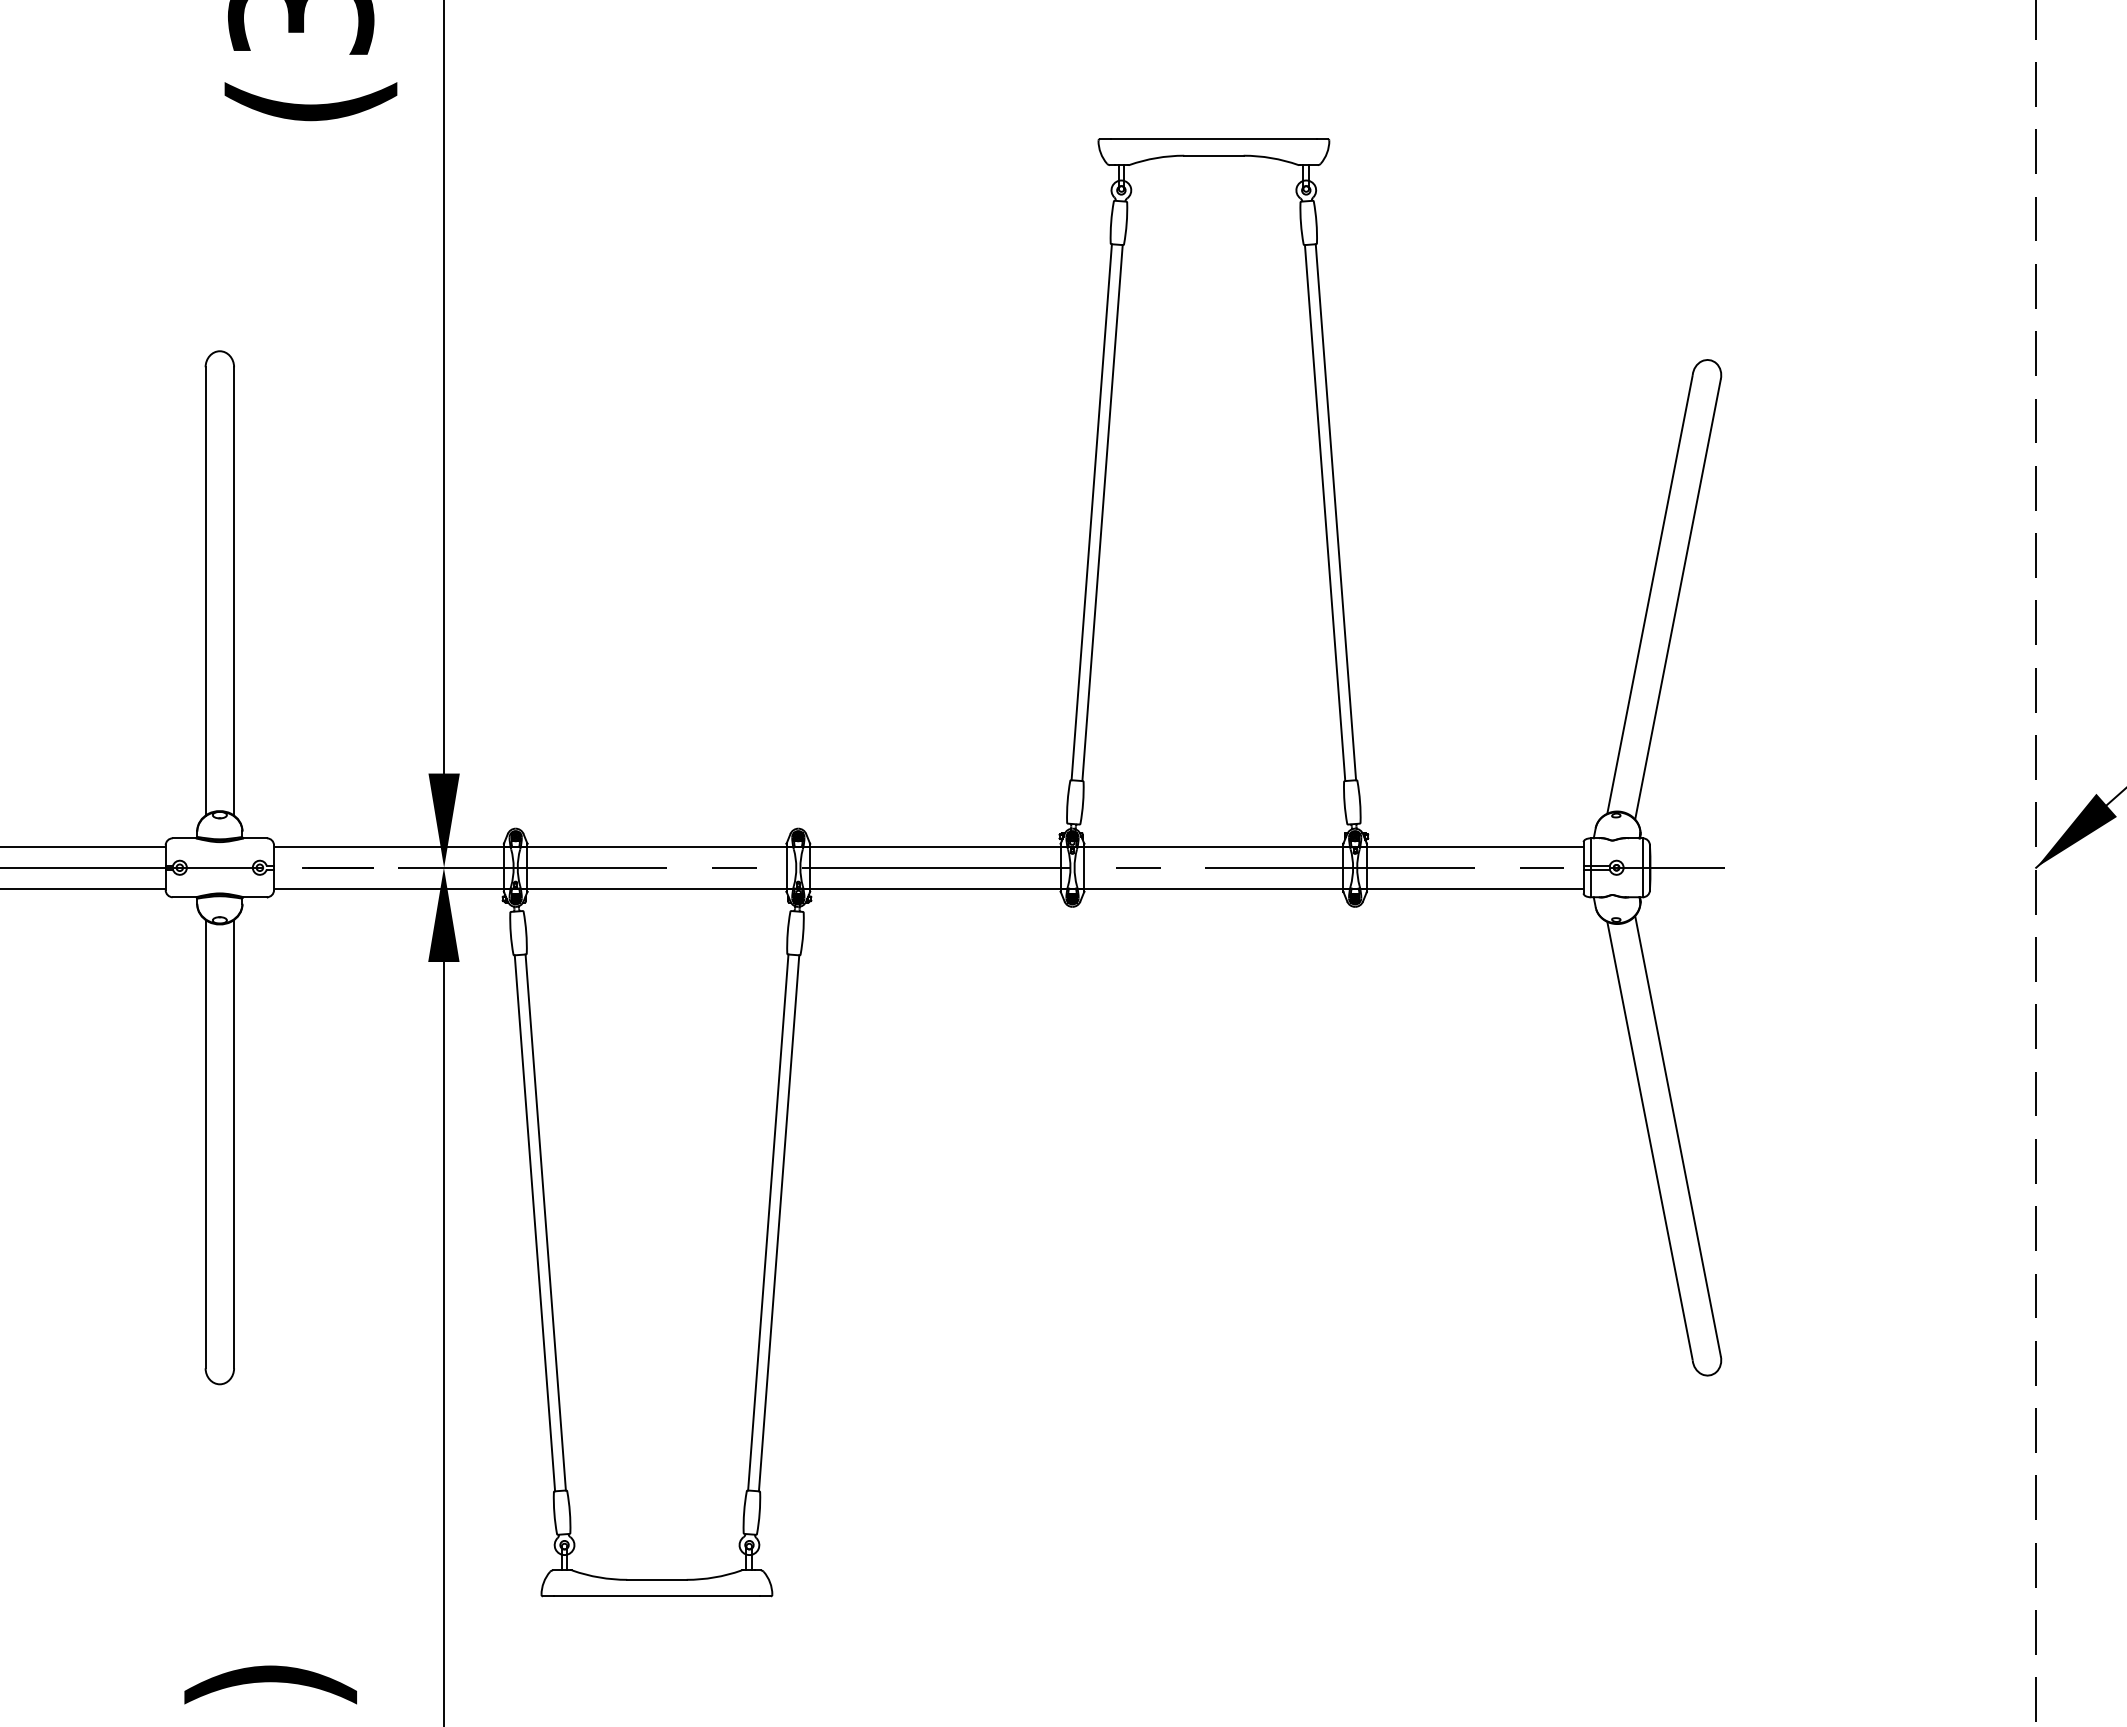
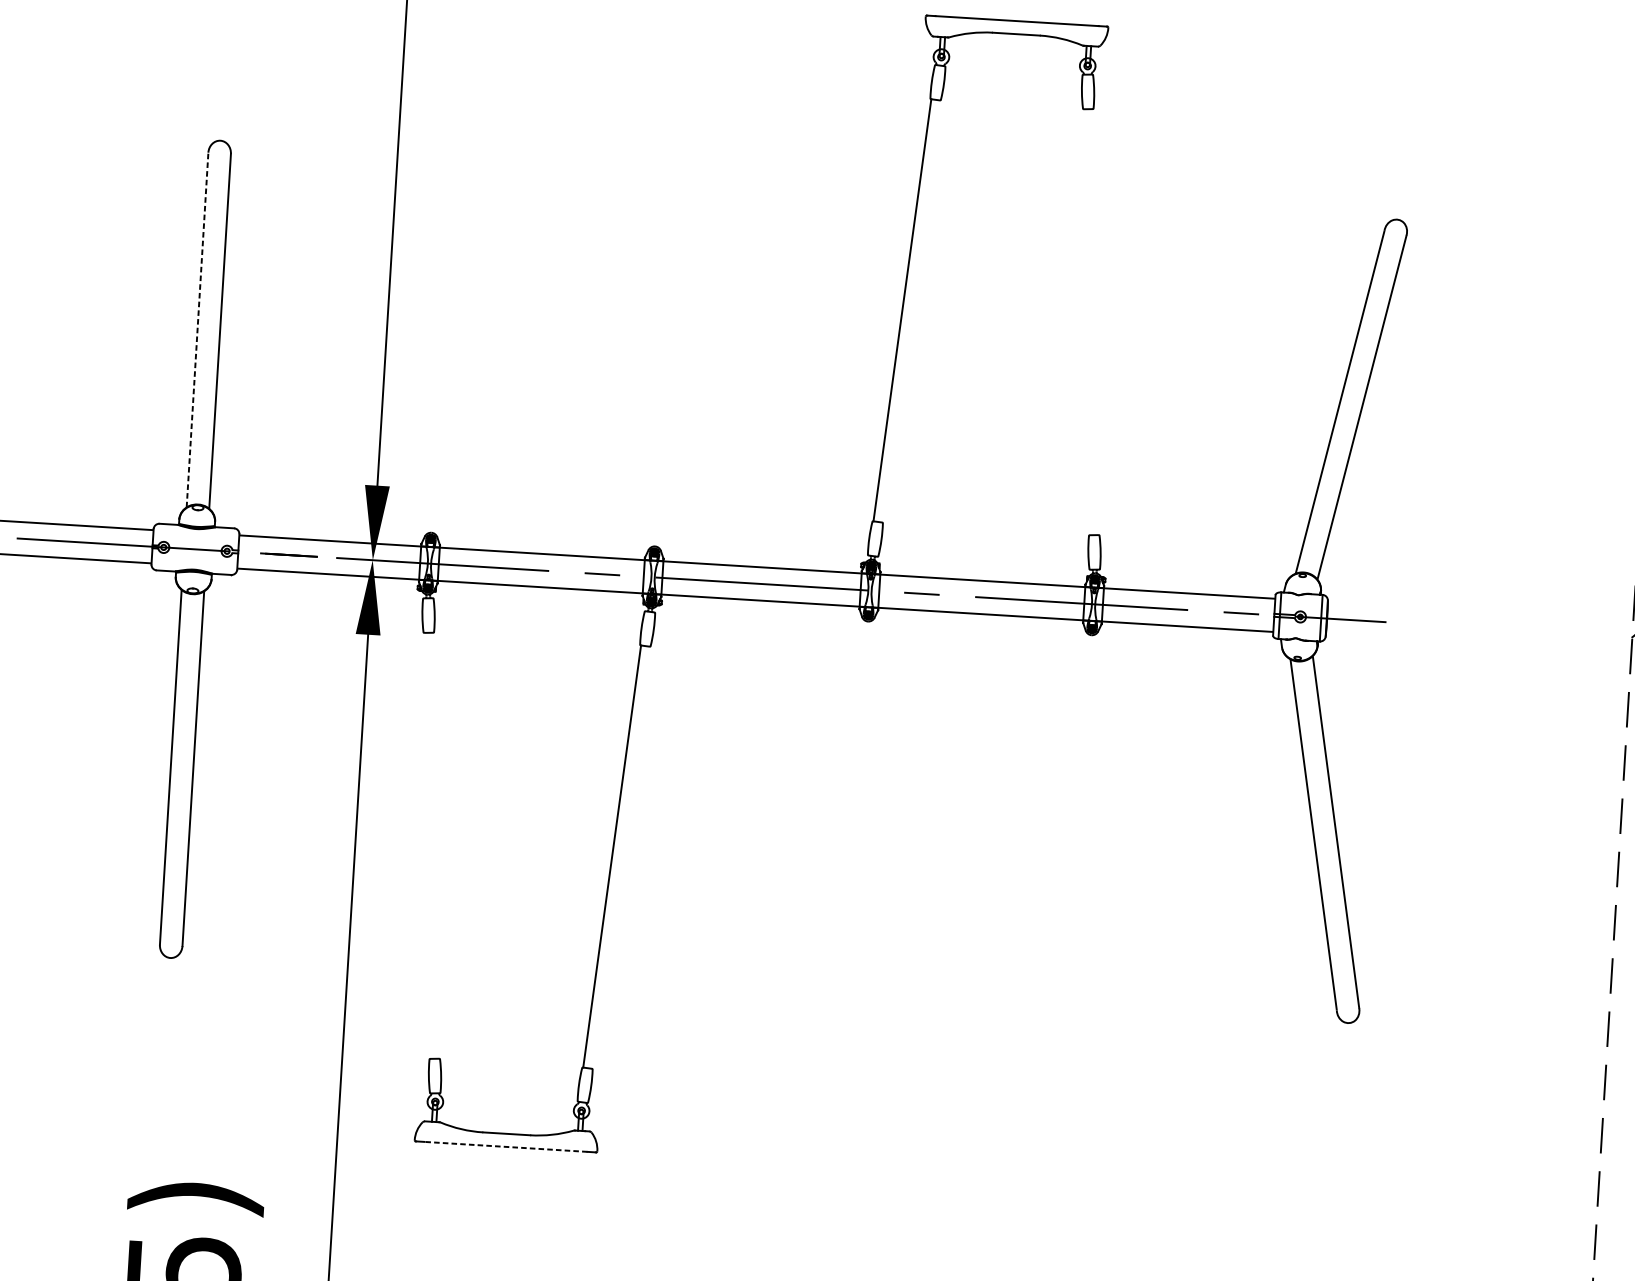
line: (1335, 512) -> (1095, 322), removed
line: (1102, 513) -> (910, 311), removed
line: (1324, 513) -> (1086, 322), removed
line: (205, 590) -> (197, 329), solid -> dashed
line: (545, 1222) -> (435, 845), removed
line: (534, 1223) -> (427, 846), removed
line: (778, 1223) -> (620, 857), removed
line: (656, 1596) -> (505, 1147), solid -> dashed

